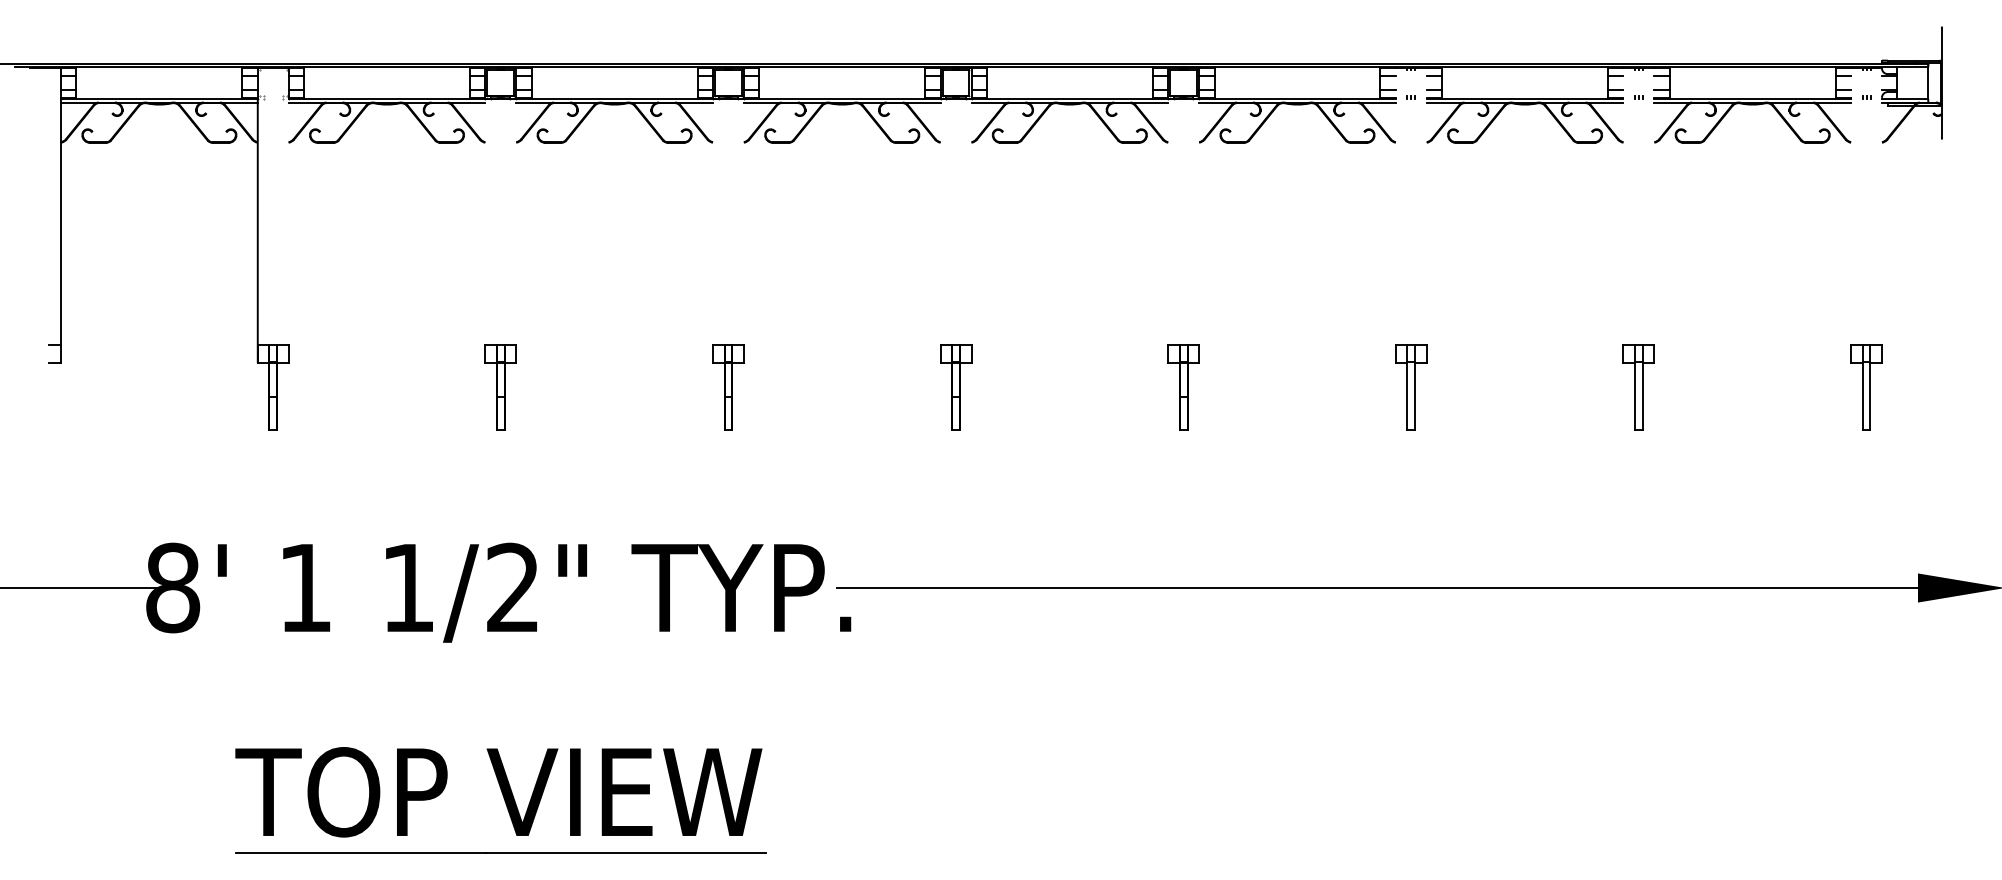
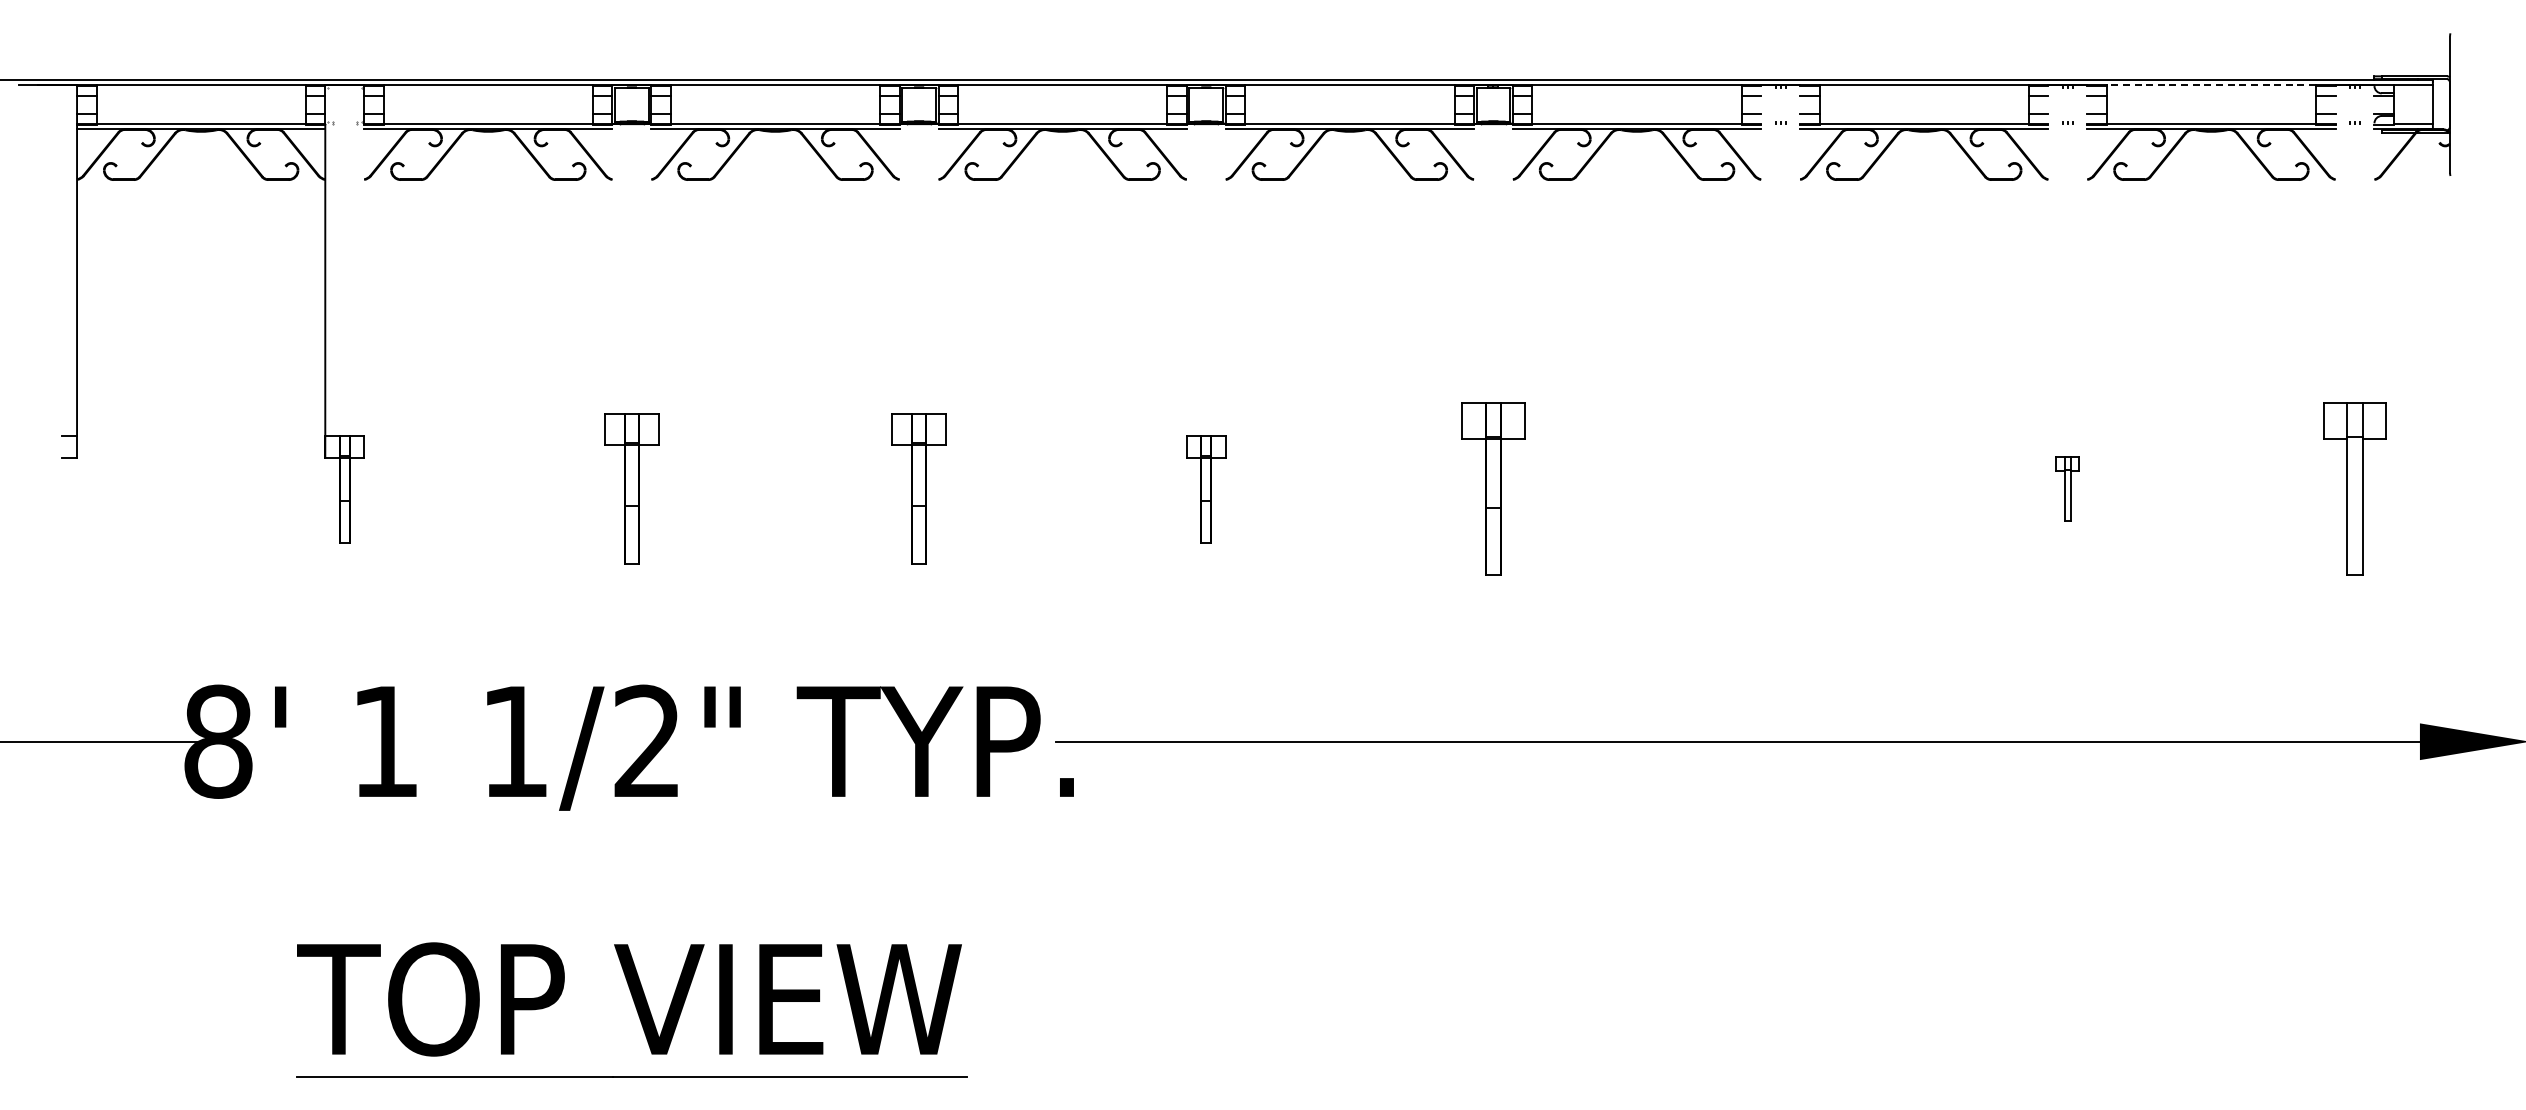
line: (1752, 67) -> (2211, 85), solid -> dashed
part: (500, 388) -> (631, 489), size x1.4
part: (728, 388) -> (919, 489), size x1.4
part: (1183, 388) -> (1493, 489), size x1.6
part: (1411, 388) -> (1780, 489), removed
part: (1638, 388) -> (2067, 489), size x0.6
part: (1866, 388) -> (2354, 489), size x1.6

